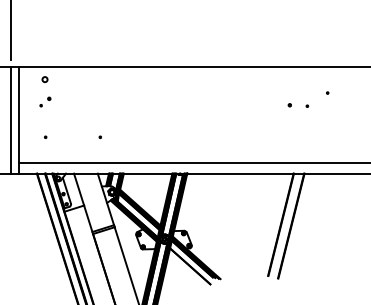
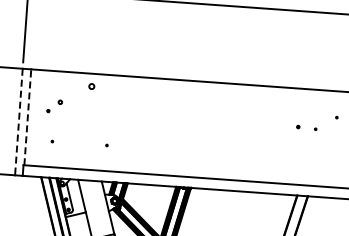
circle: (44, 79) -> (91, 86), moved
part: (45, 101) -> (54, 105), size x1.4
line: (19, 114) -> (27, 116), solid -> dashed
line: (10, 120) -> (18, 122), solid -> dashed

